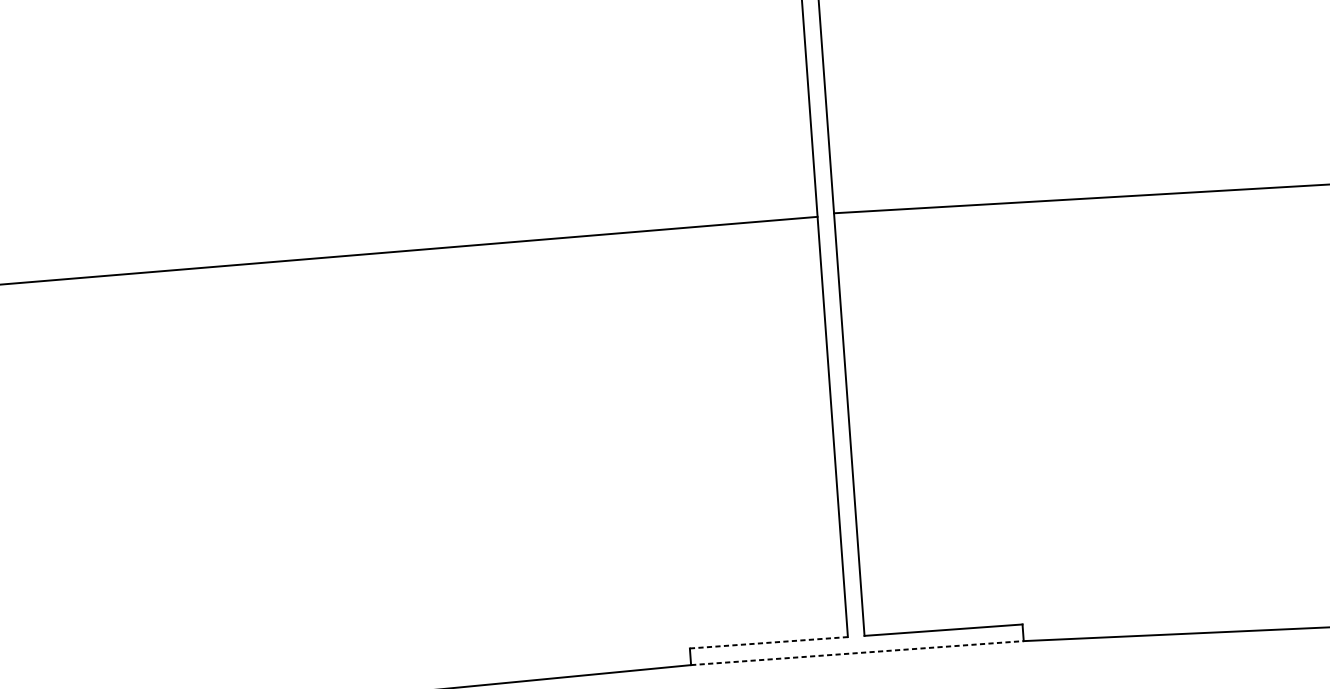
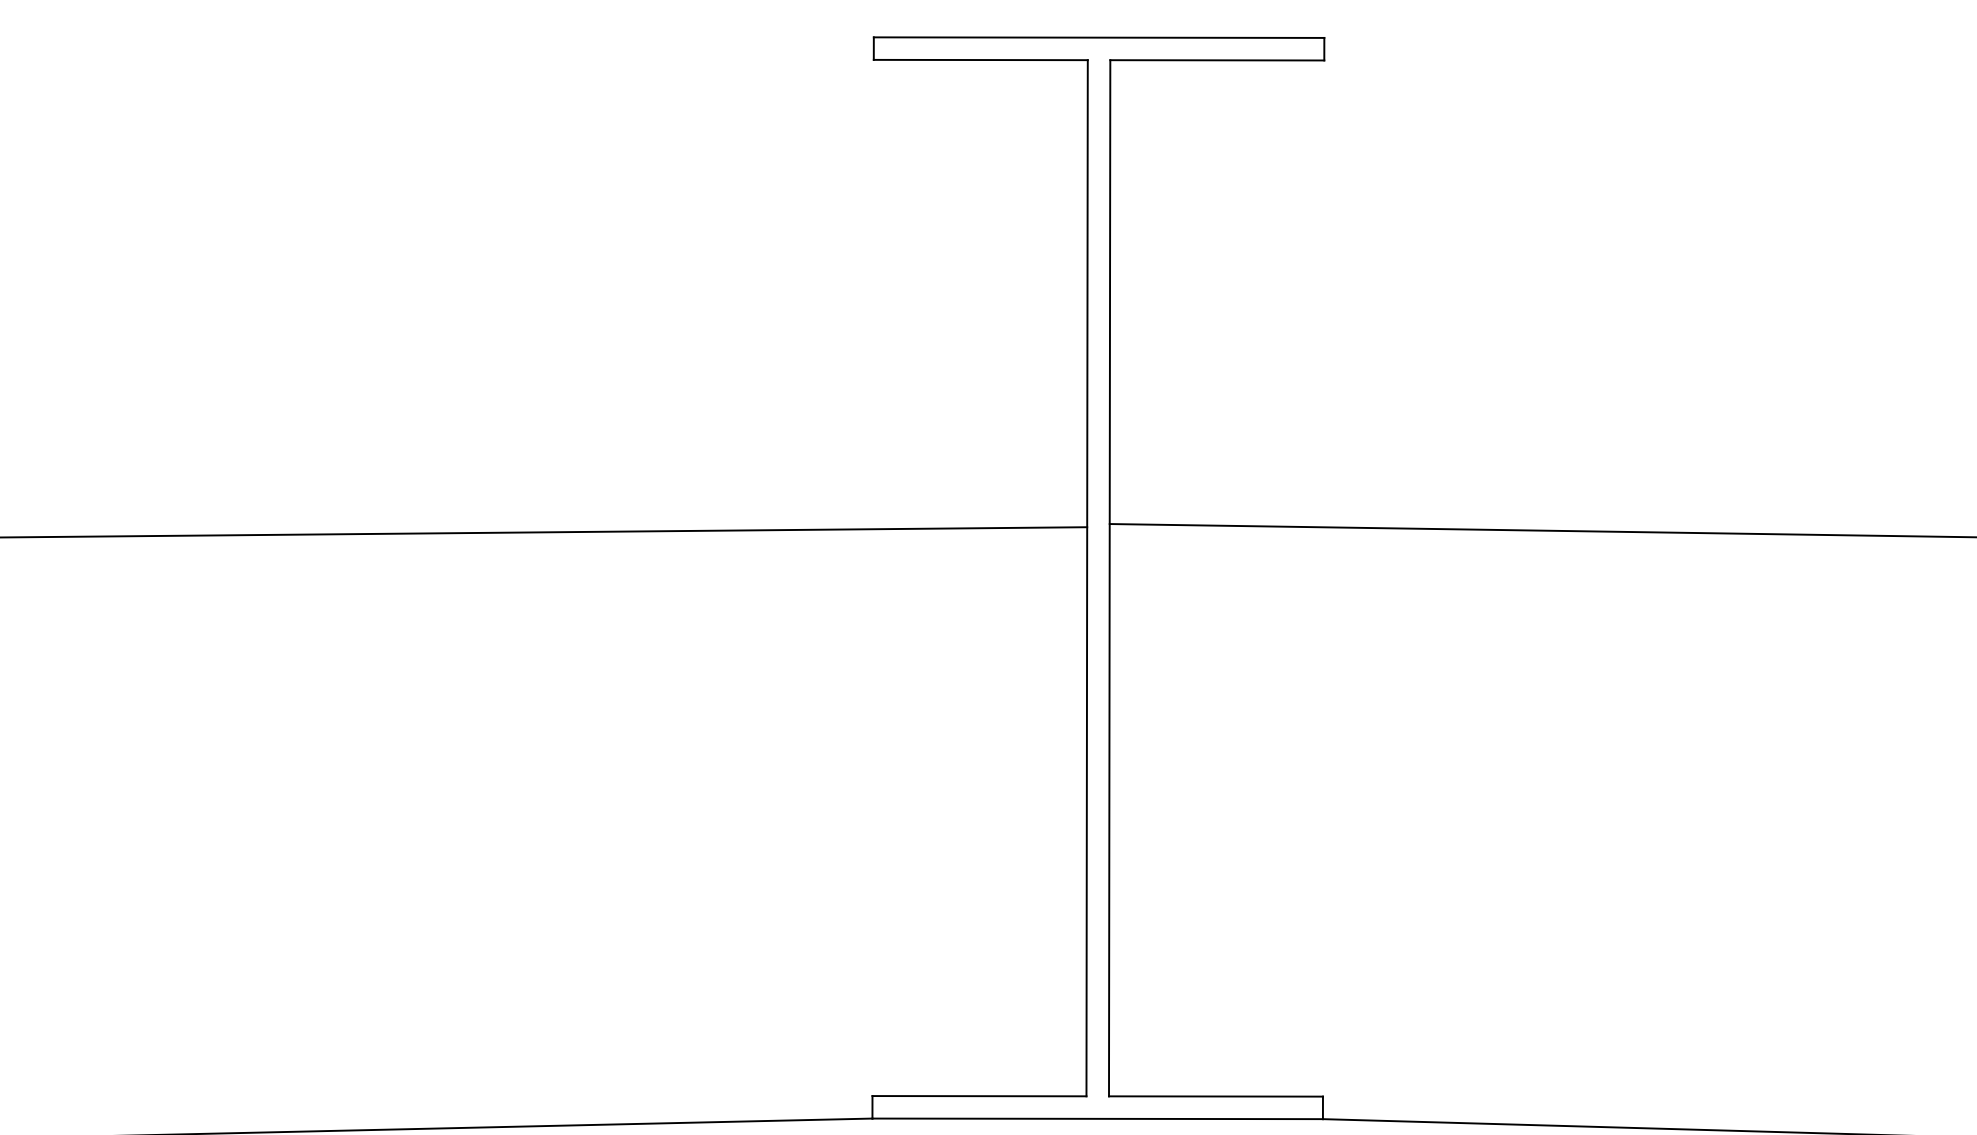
line: (768, 643) -> (979, 1096), dashed -> solid
line: (857, 652) -> (1098, 1118), dashed -> solid

